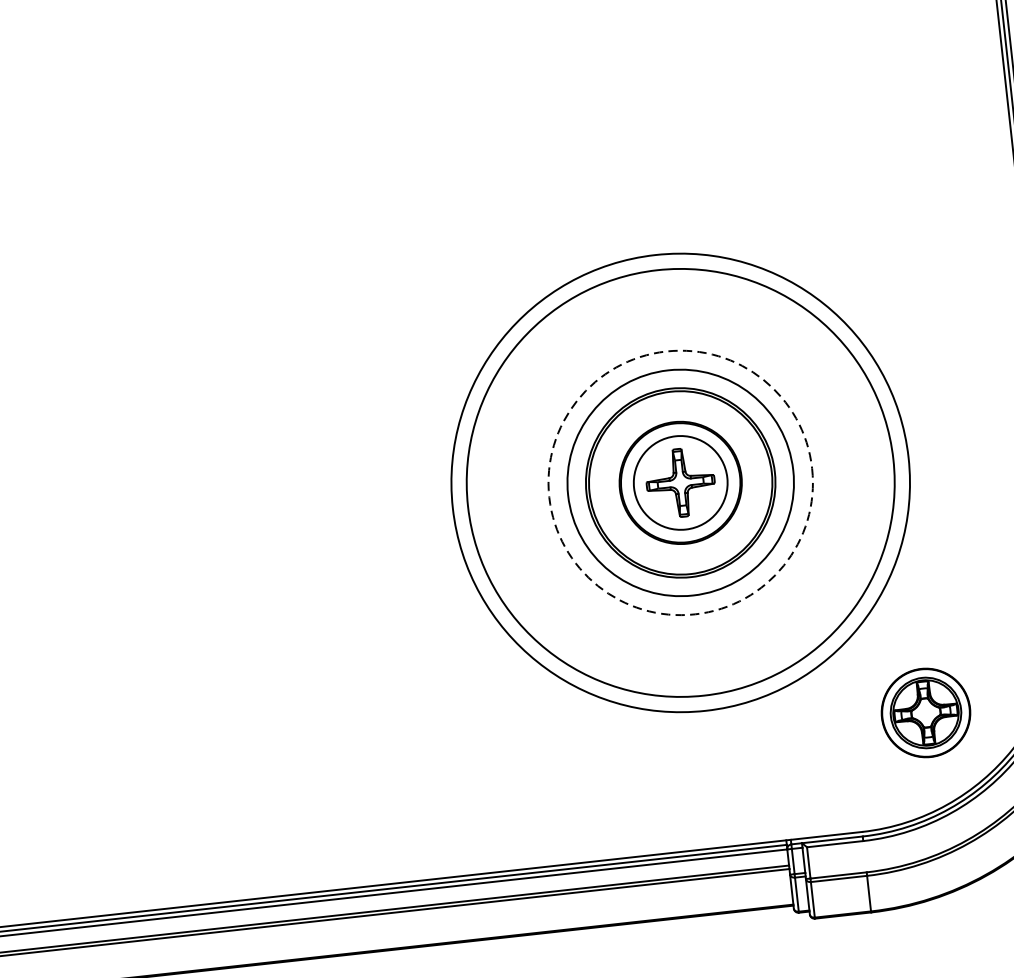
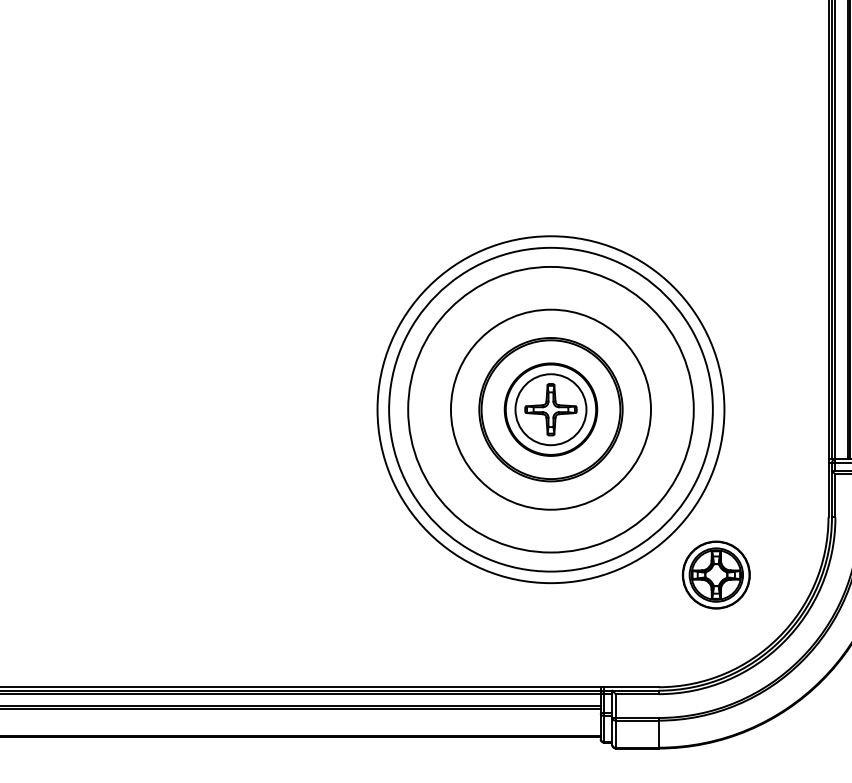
circle: (680, 482) -> (550, 409), dashed -> solid
circle: (680, 482) -> (550, 409), size x1.67
part: (924, 712) -> (715, 574), moved

